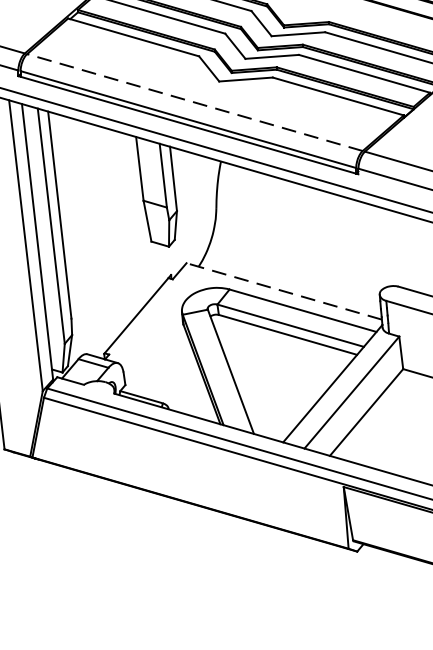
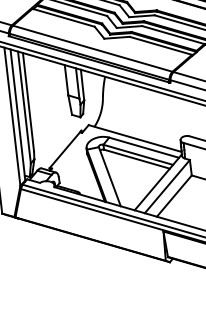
line: (194, 102) -> (92, 48), dashed -> solid
line: (282, 291) -> (134, 138), dashed -> solid

